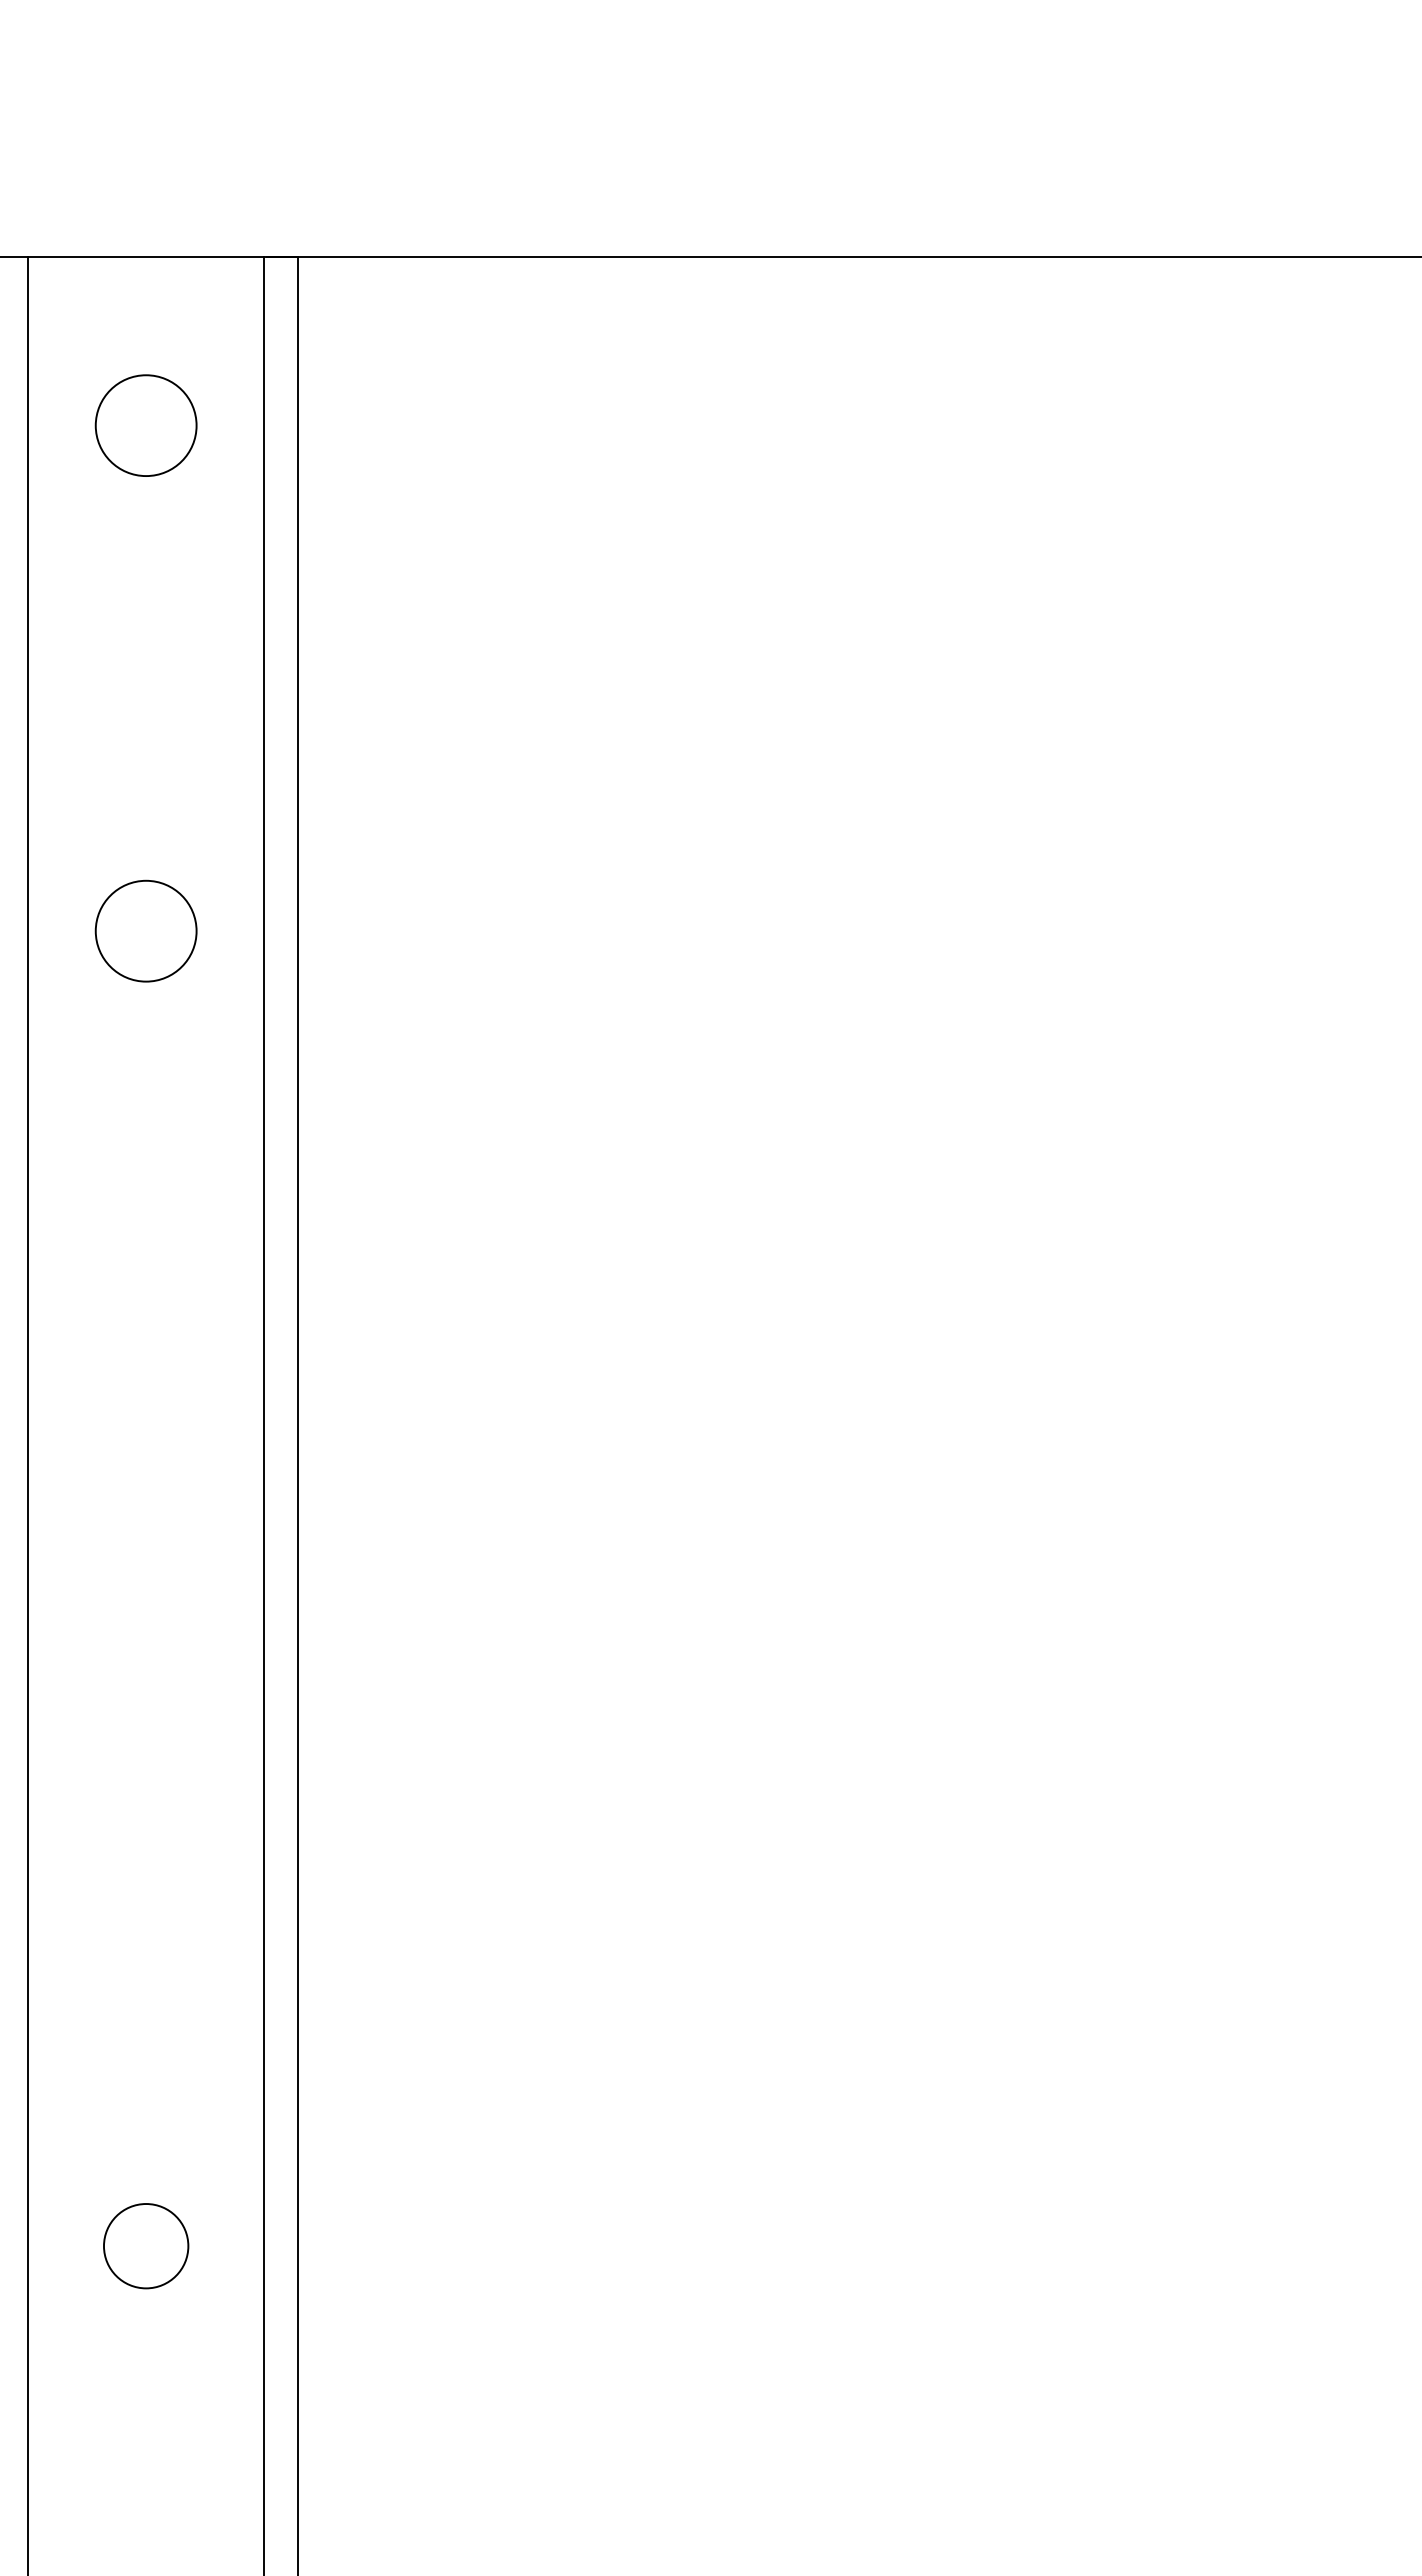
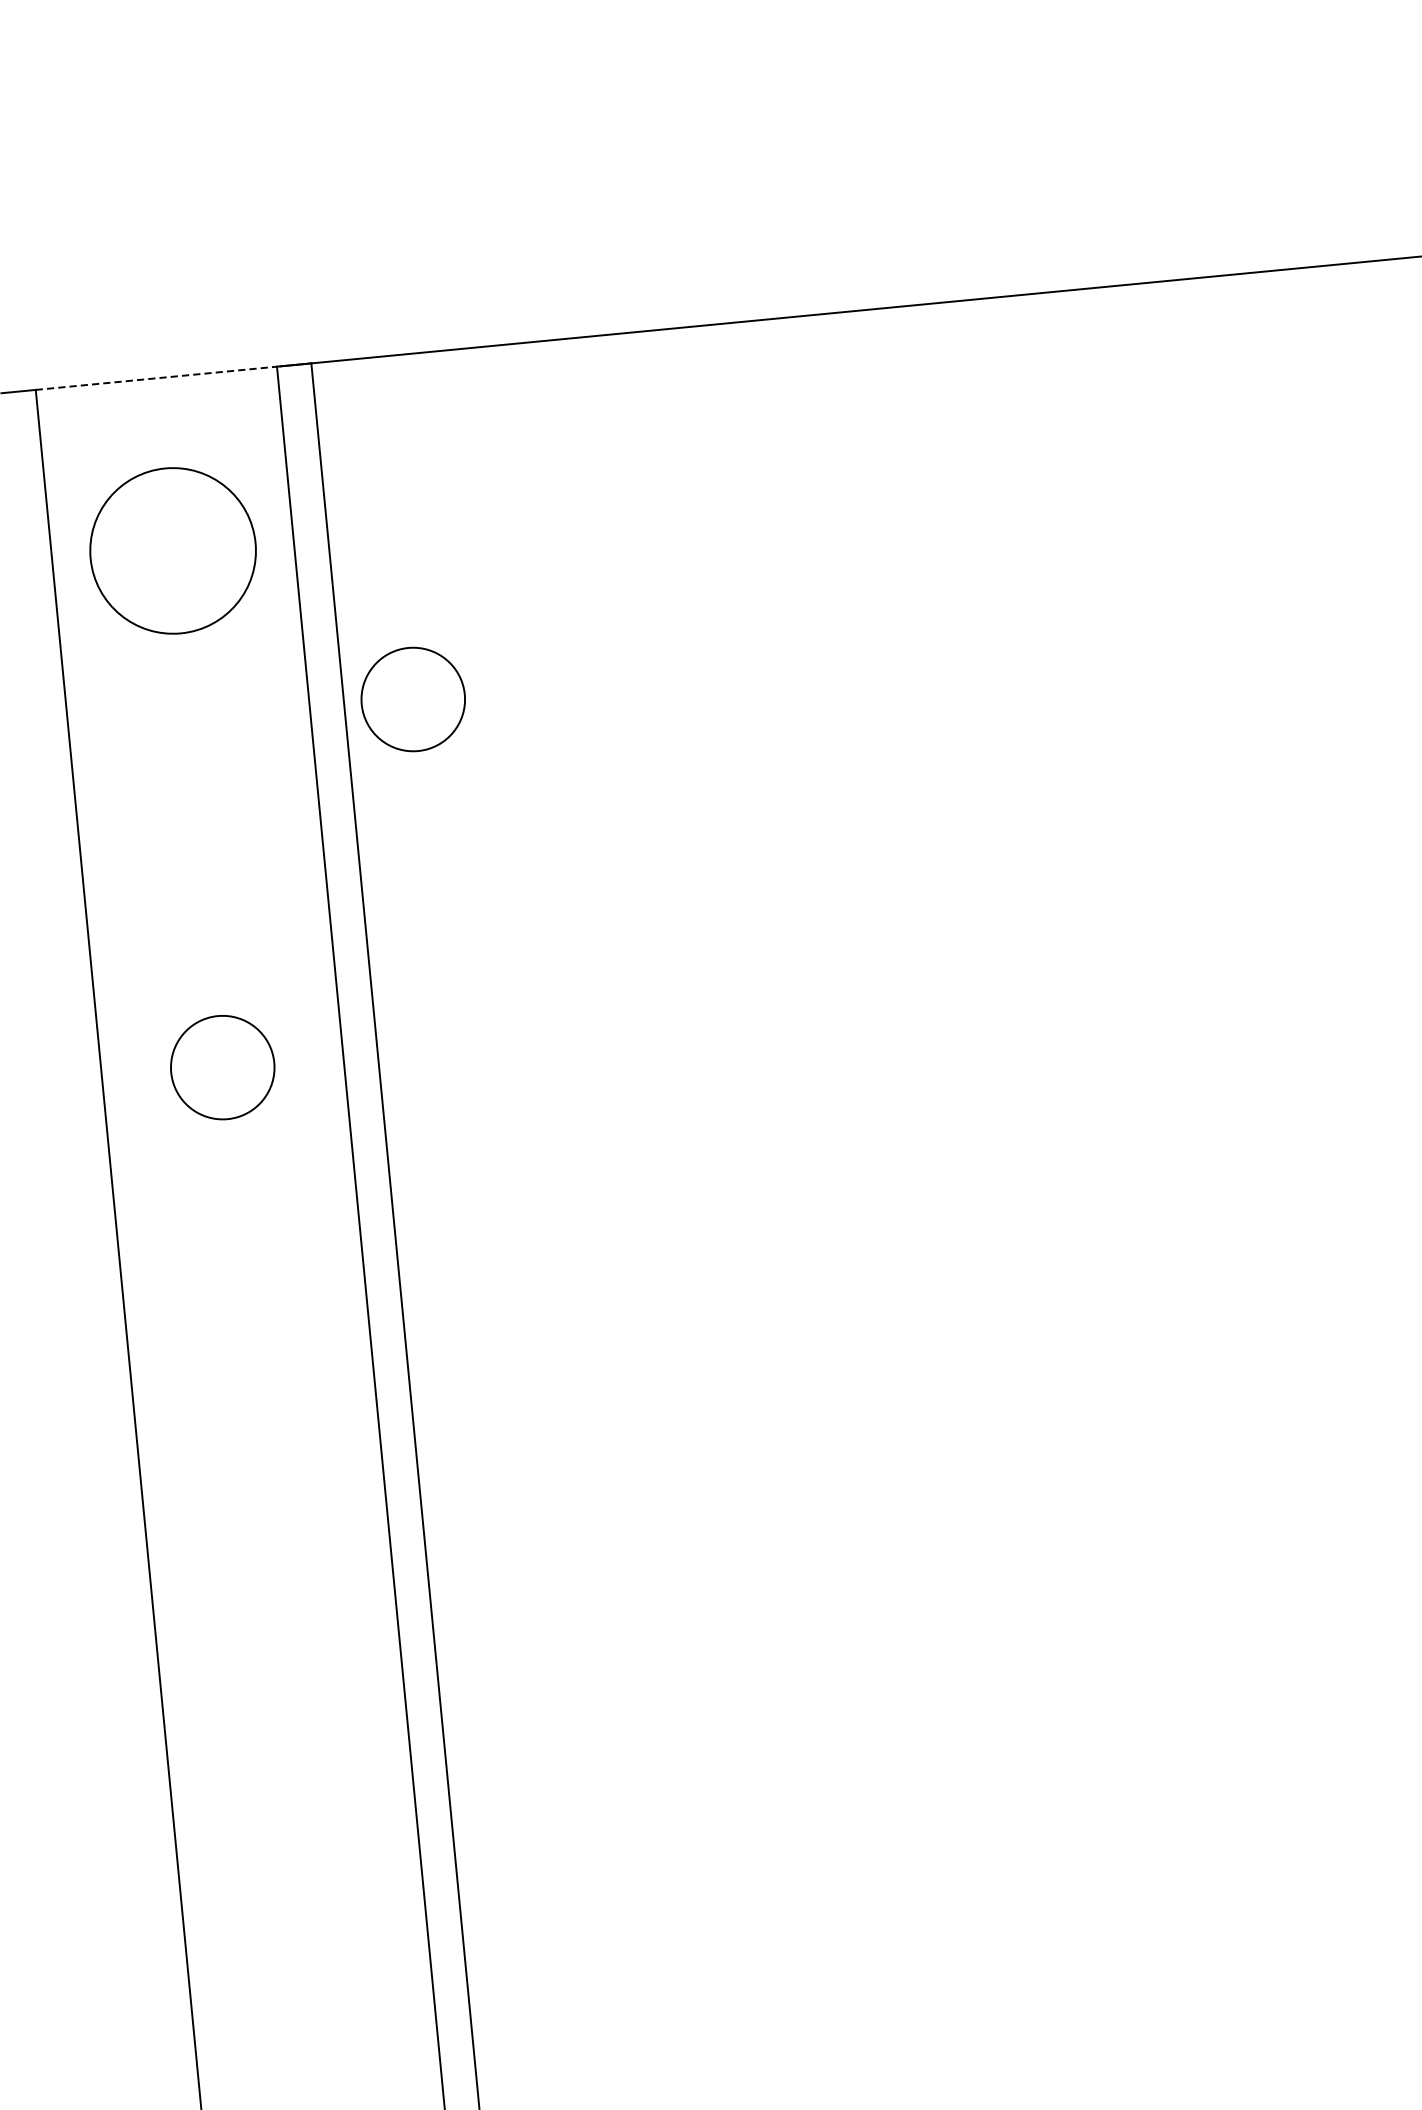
line: (146, 256) -> (156, 377), solid -> dashed
circle: (145, 425) -> (172, 550), size x1.6
circle: (364, 591) -> (412, 698), added

